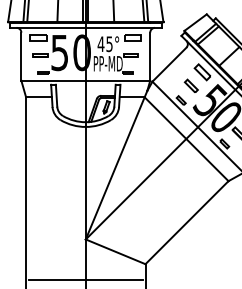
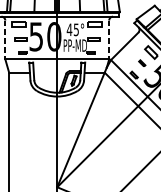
line: (21, 57) -> (5, 40), solid -> dashed
line: (150, 57) -> (109, 40), solid -> dashed
part: (190, 85) -> (141, 63), size x0.6

